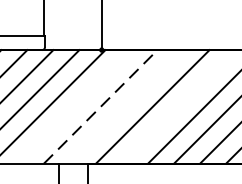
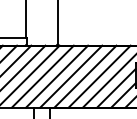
line: (73, 106) -> (42, 76), added
line: (101, 106) -> (57, 76), dashed -> solid
line: (127, 106) -> (71, 76), added
line: (178, 106) -> (99, 76), added

